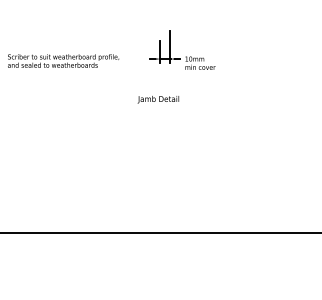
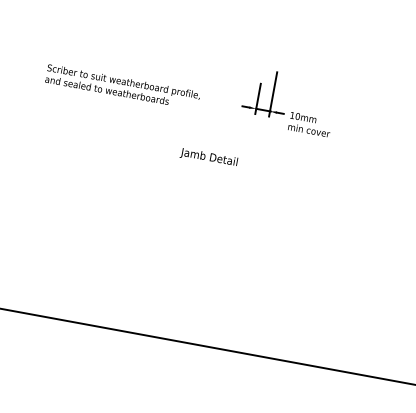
text: (158, 99) -> (209, 157), moved

